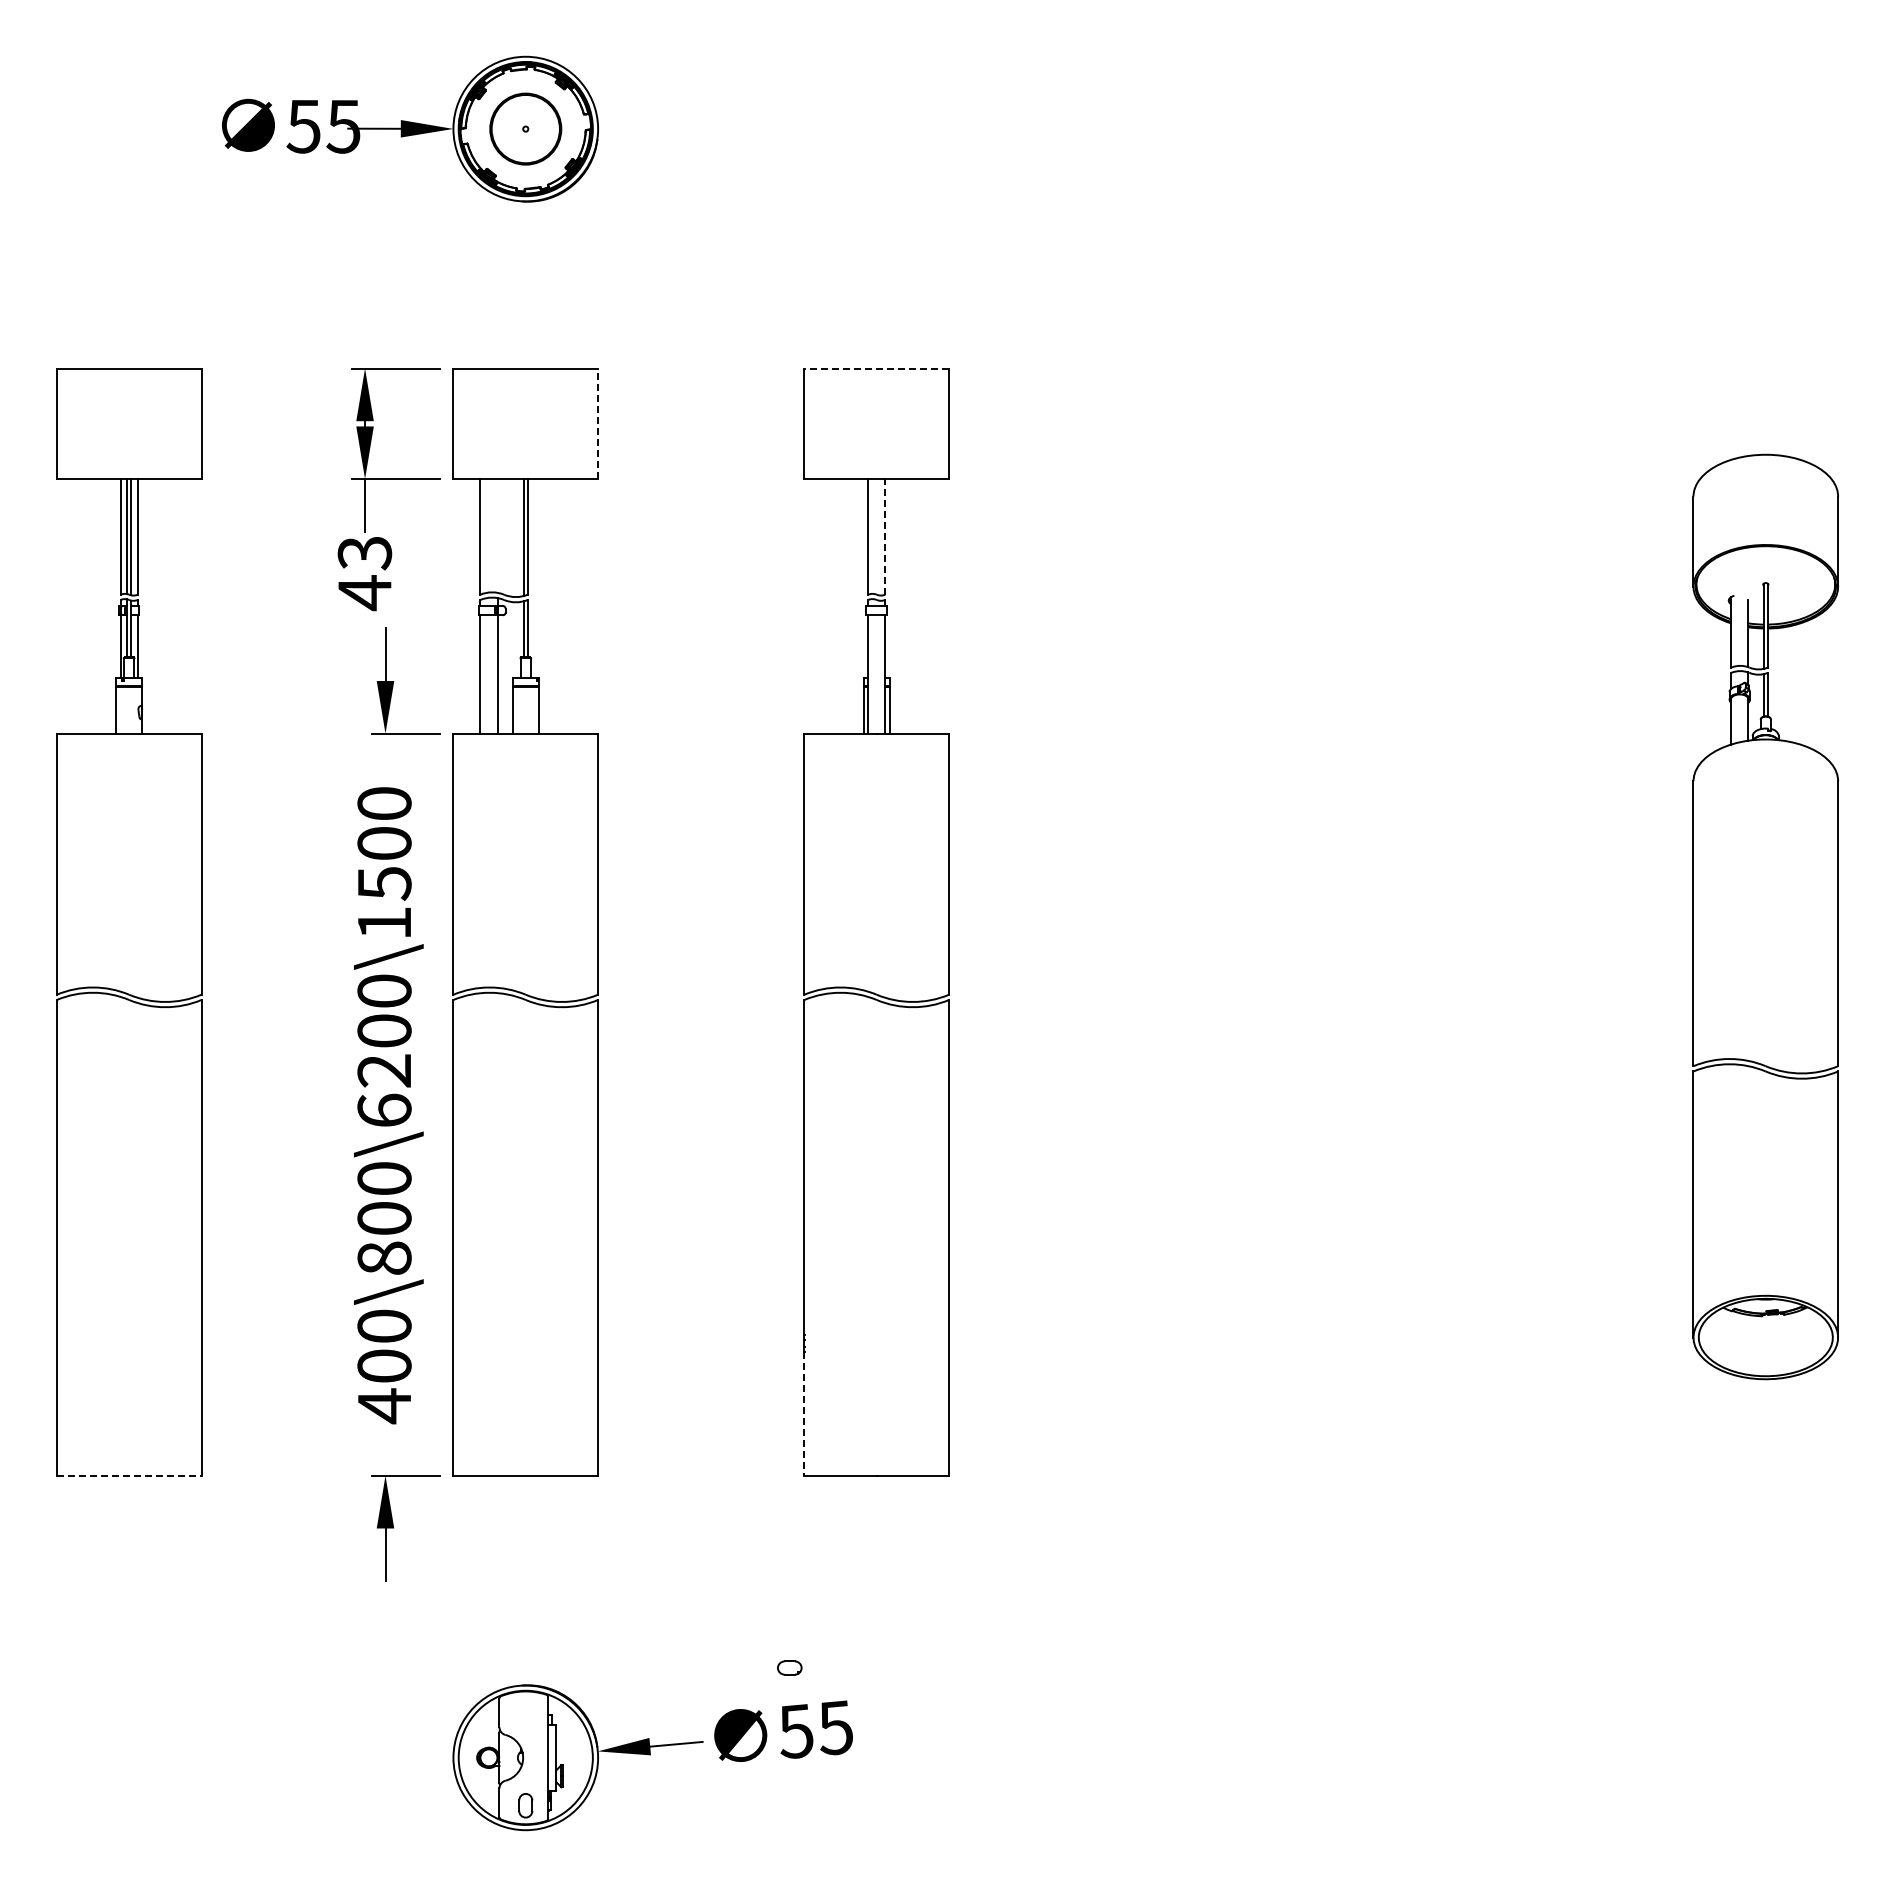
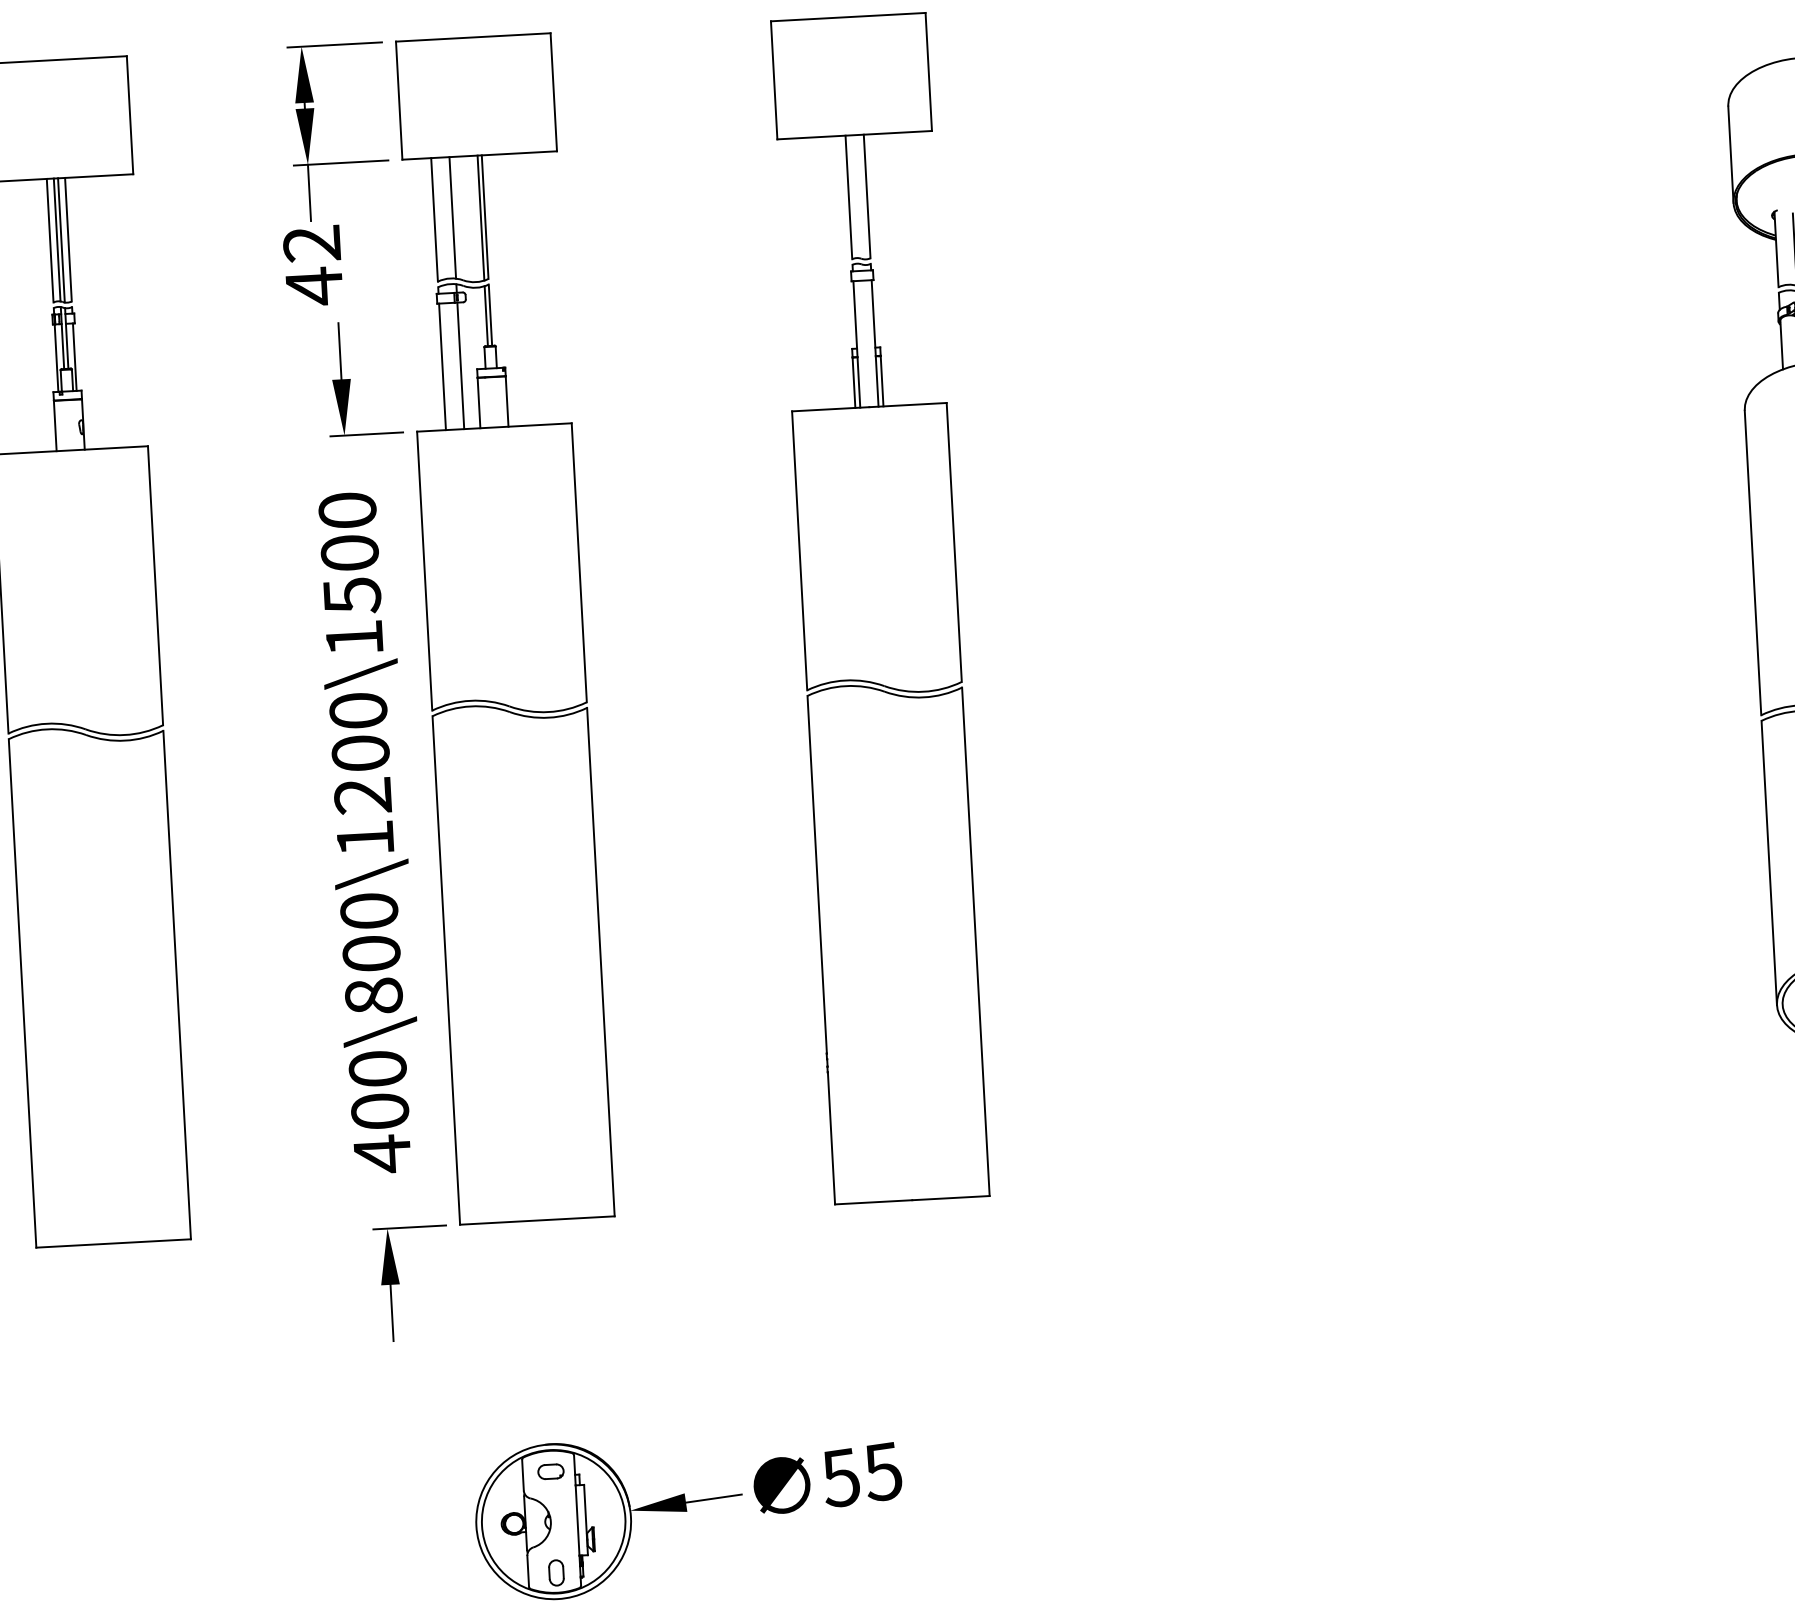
line: (876, 368) -> (848, 17), dashed -> solid
line: (598, 423) -> (554, 91), dashed -> solid
line: (497, 535) -> (452, 217), added
line: (885, 536) -> (867, 196), dashed -> solid
text: (365, 553) -> (312, 244), 43 -> 42
text: (384, 1109) -> (365, 837), 400\800\6200\1500 -> 400\800\1200\1500
line: (804, 1414) -> (831, 1138), dashed -> solid
line: (129, 1475) -> (113, 1243), dashed -> solid
part: (789, 1667) -> (550, 1471), moved

